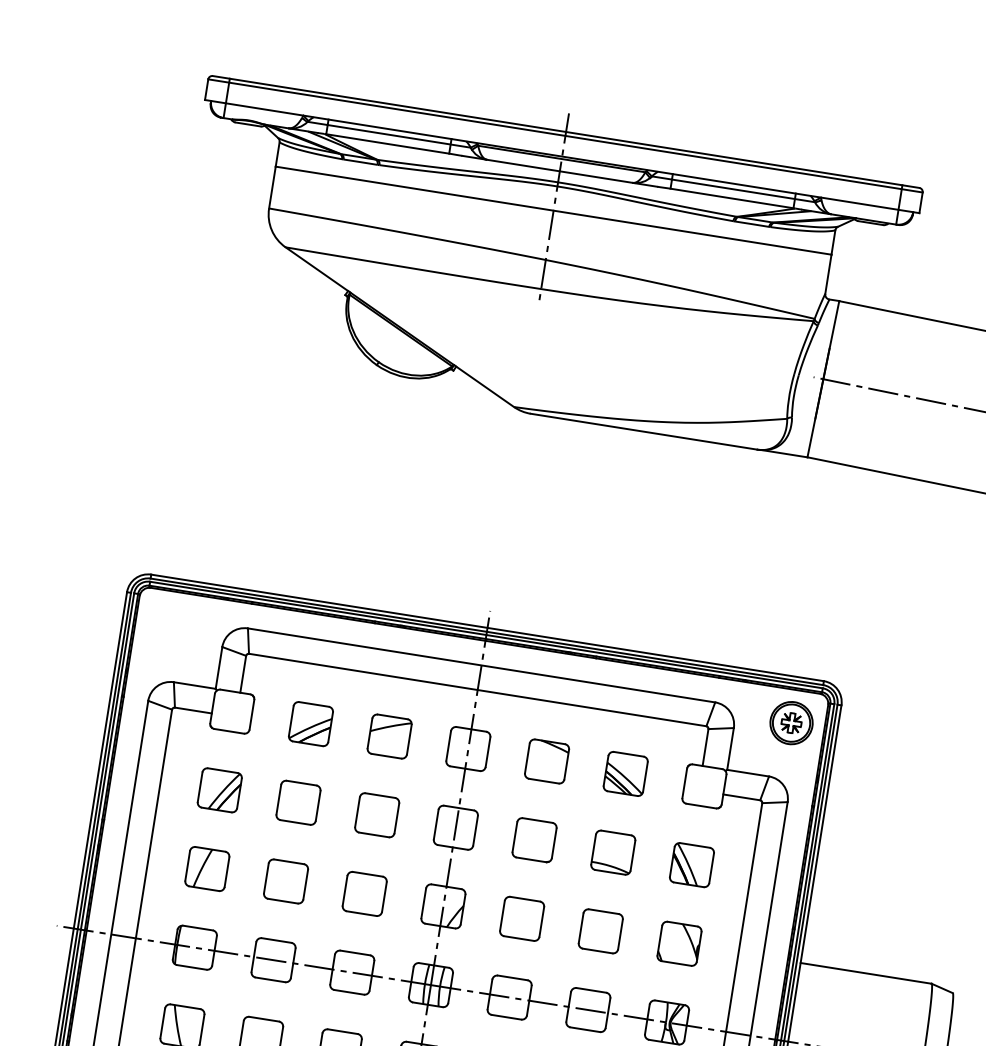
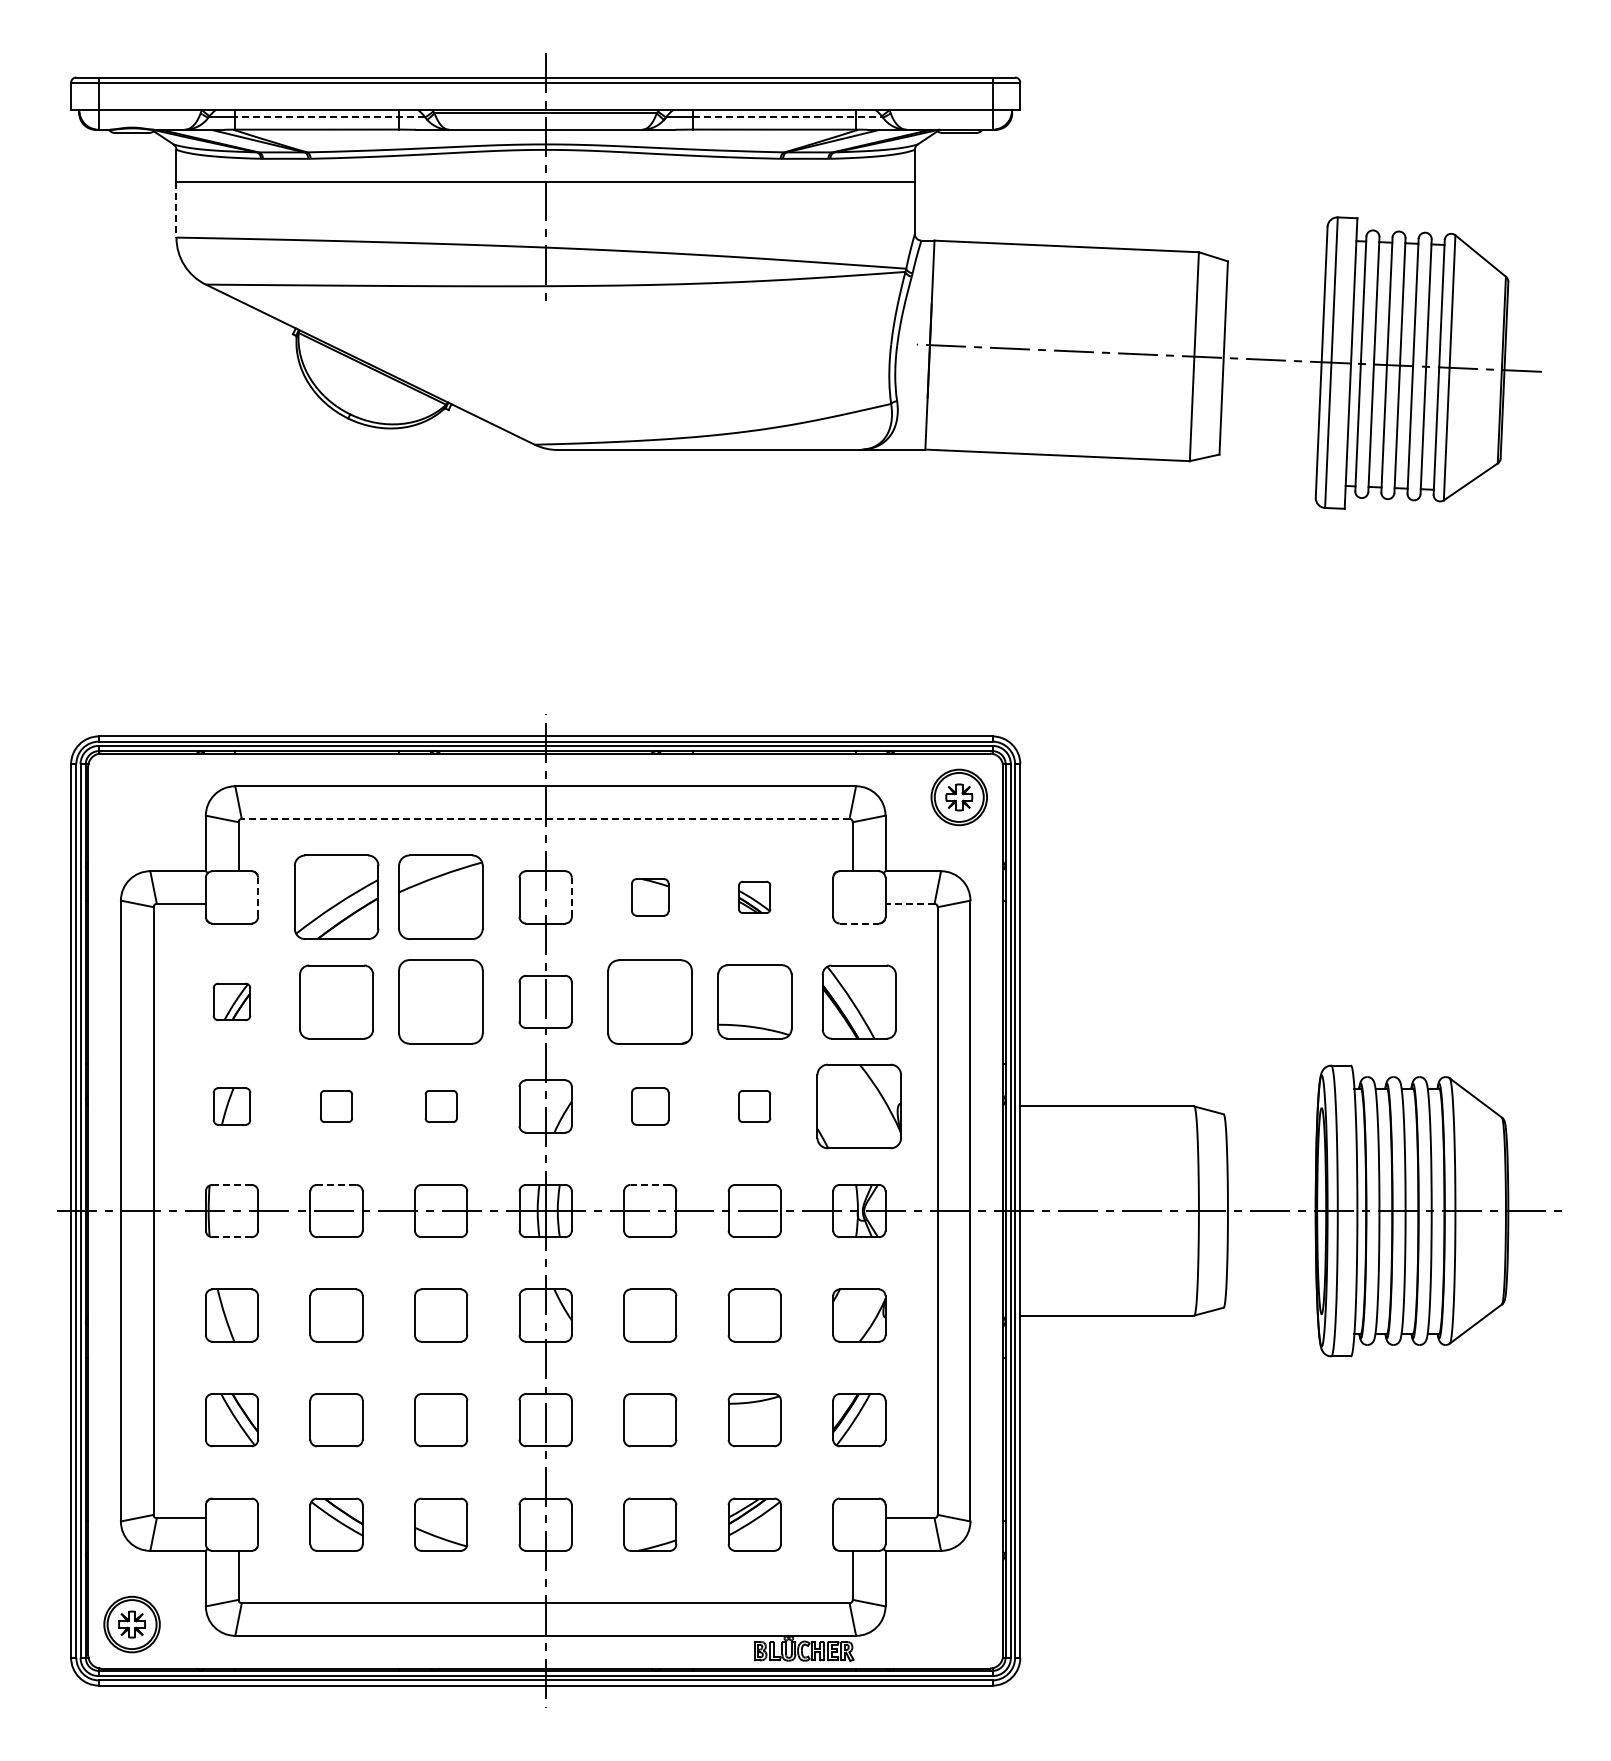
line: (398, 136) -> (329, 117), solid -> dashed
line: (272, 187) -> (176, 209), solid -> dashed
line: (744, 191) -> (788, 117), solid -> dashed
line: (477, 689) -> (545, 818), solid -> dashed
line: (252, 714) -> (258, 897), solid -> dashed
part: (310, 724) -> (336, 897), size x1.6
part: (389, 736) -> (441, 897), size x1.6
line: (487, 752) -> (571, 897), solid -> dashed
part: (547, 761) -> (650, 897), size x0.7
part: (625, 774) -> (754, 897), size x0.6
part: (219, 789) -> (231, 1001), size x0.7
line: (742, 797) -> (910, 903), solid -> dashed
part: (298, 802) -> (336, 1001), size x1.4
line: (701, 806) -> (859, 923), solid -> dashed
part: (377, 814) -> (441, 1001), size x1.6
part: (534, 839) -> (650, 1001), size x1.6
part: (613, 852) -> (754, 1001), size x1.4
part: (692, 864) -> (859, 1001), size x1.4
part: (206, 868) -> (231, 1106), size x0.7
part: (285, 881) -> (336, 1106), size x0.6
part: (365, 894) -> (441, 1106), size x0.6
part: (522, 918) -> (650, 1106), size x0.7
line: (198, 927) -> (232, 1184), solid -> dashed
part: (600, 931) -> (754, 1106), size x0.6
line: (276, 940) -> (336, 1184), solid -> dashed
part: (679, 943) -> (859, 1106), size x1.6
line: (192, 967) -> (232, 1237), solid -> dashed
line: (513, 977) -> (650, 1184), solid -> dashed

